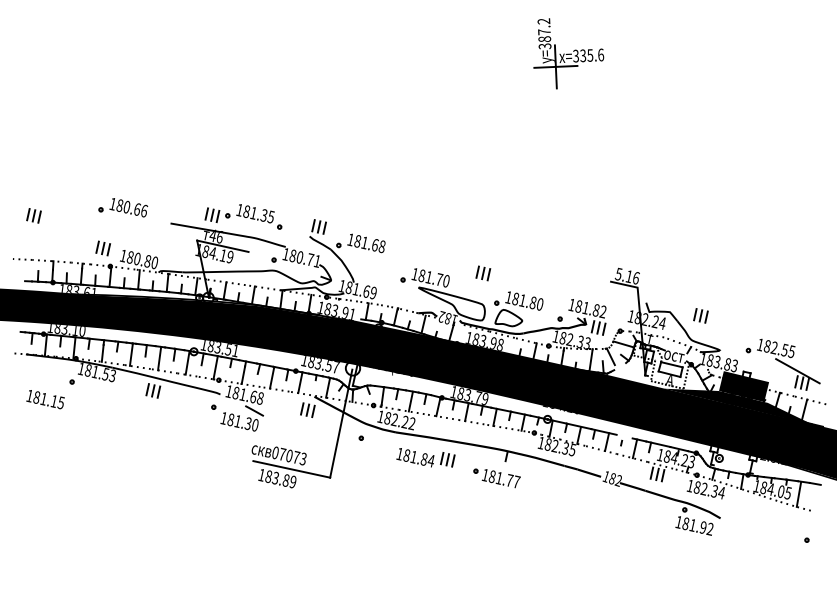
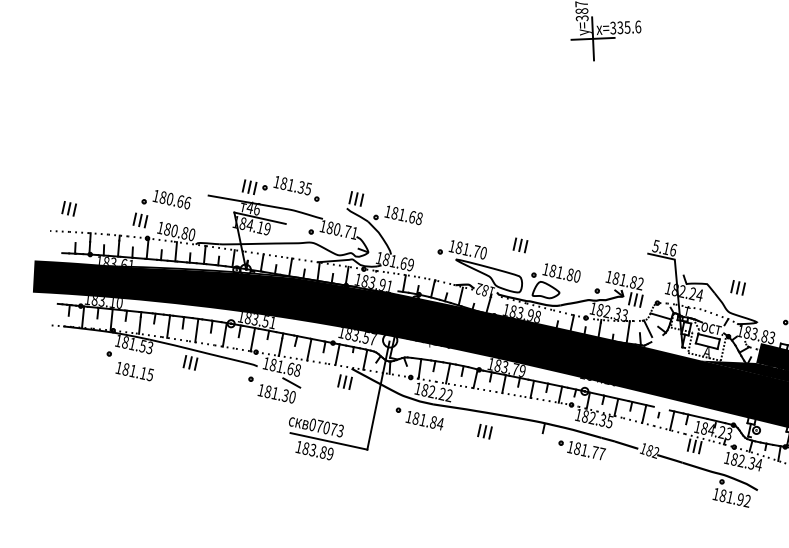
part: (123, 207) -> (166, 199), moved
part: (33, 215) -> (68, 208), moved
text: (45, 399) -> (134, 371), moved
text: (415, 457) -> (424, 420), moved
part: (496, 478) -> (581, 450), moved

